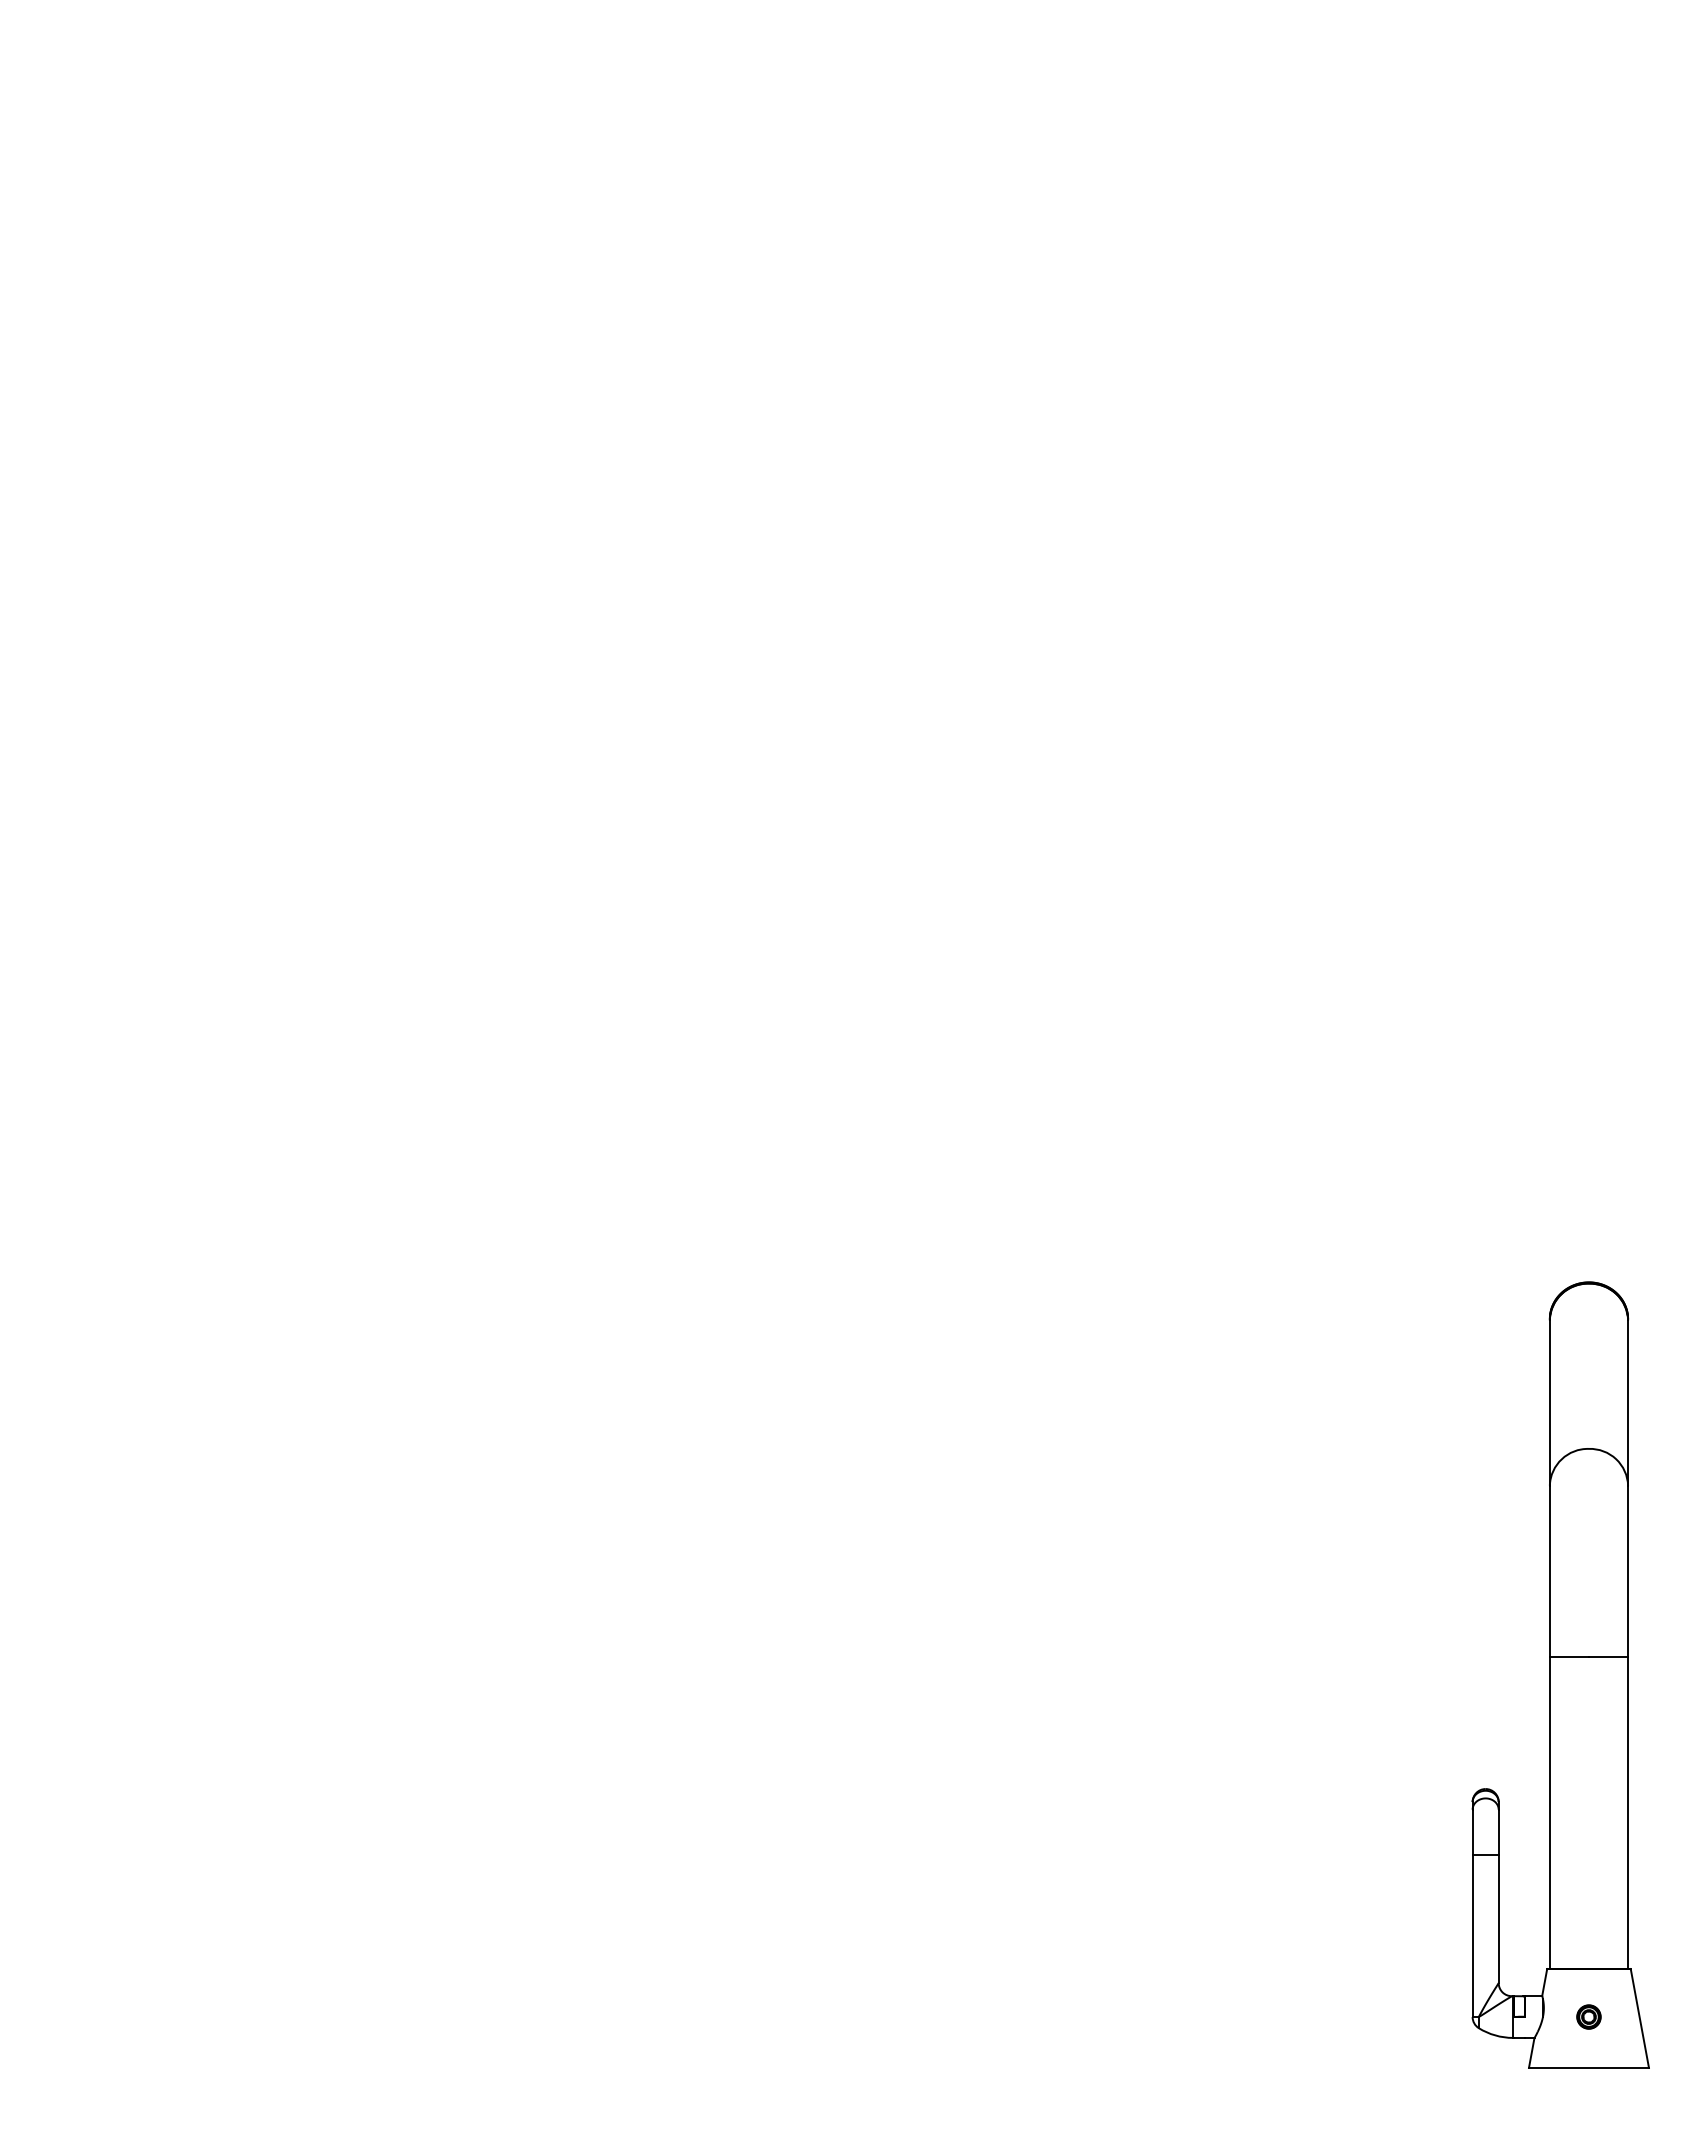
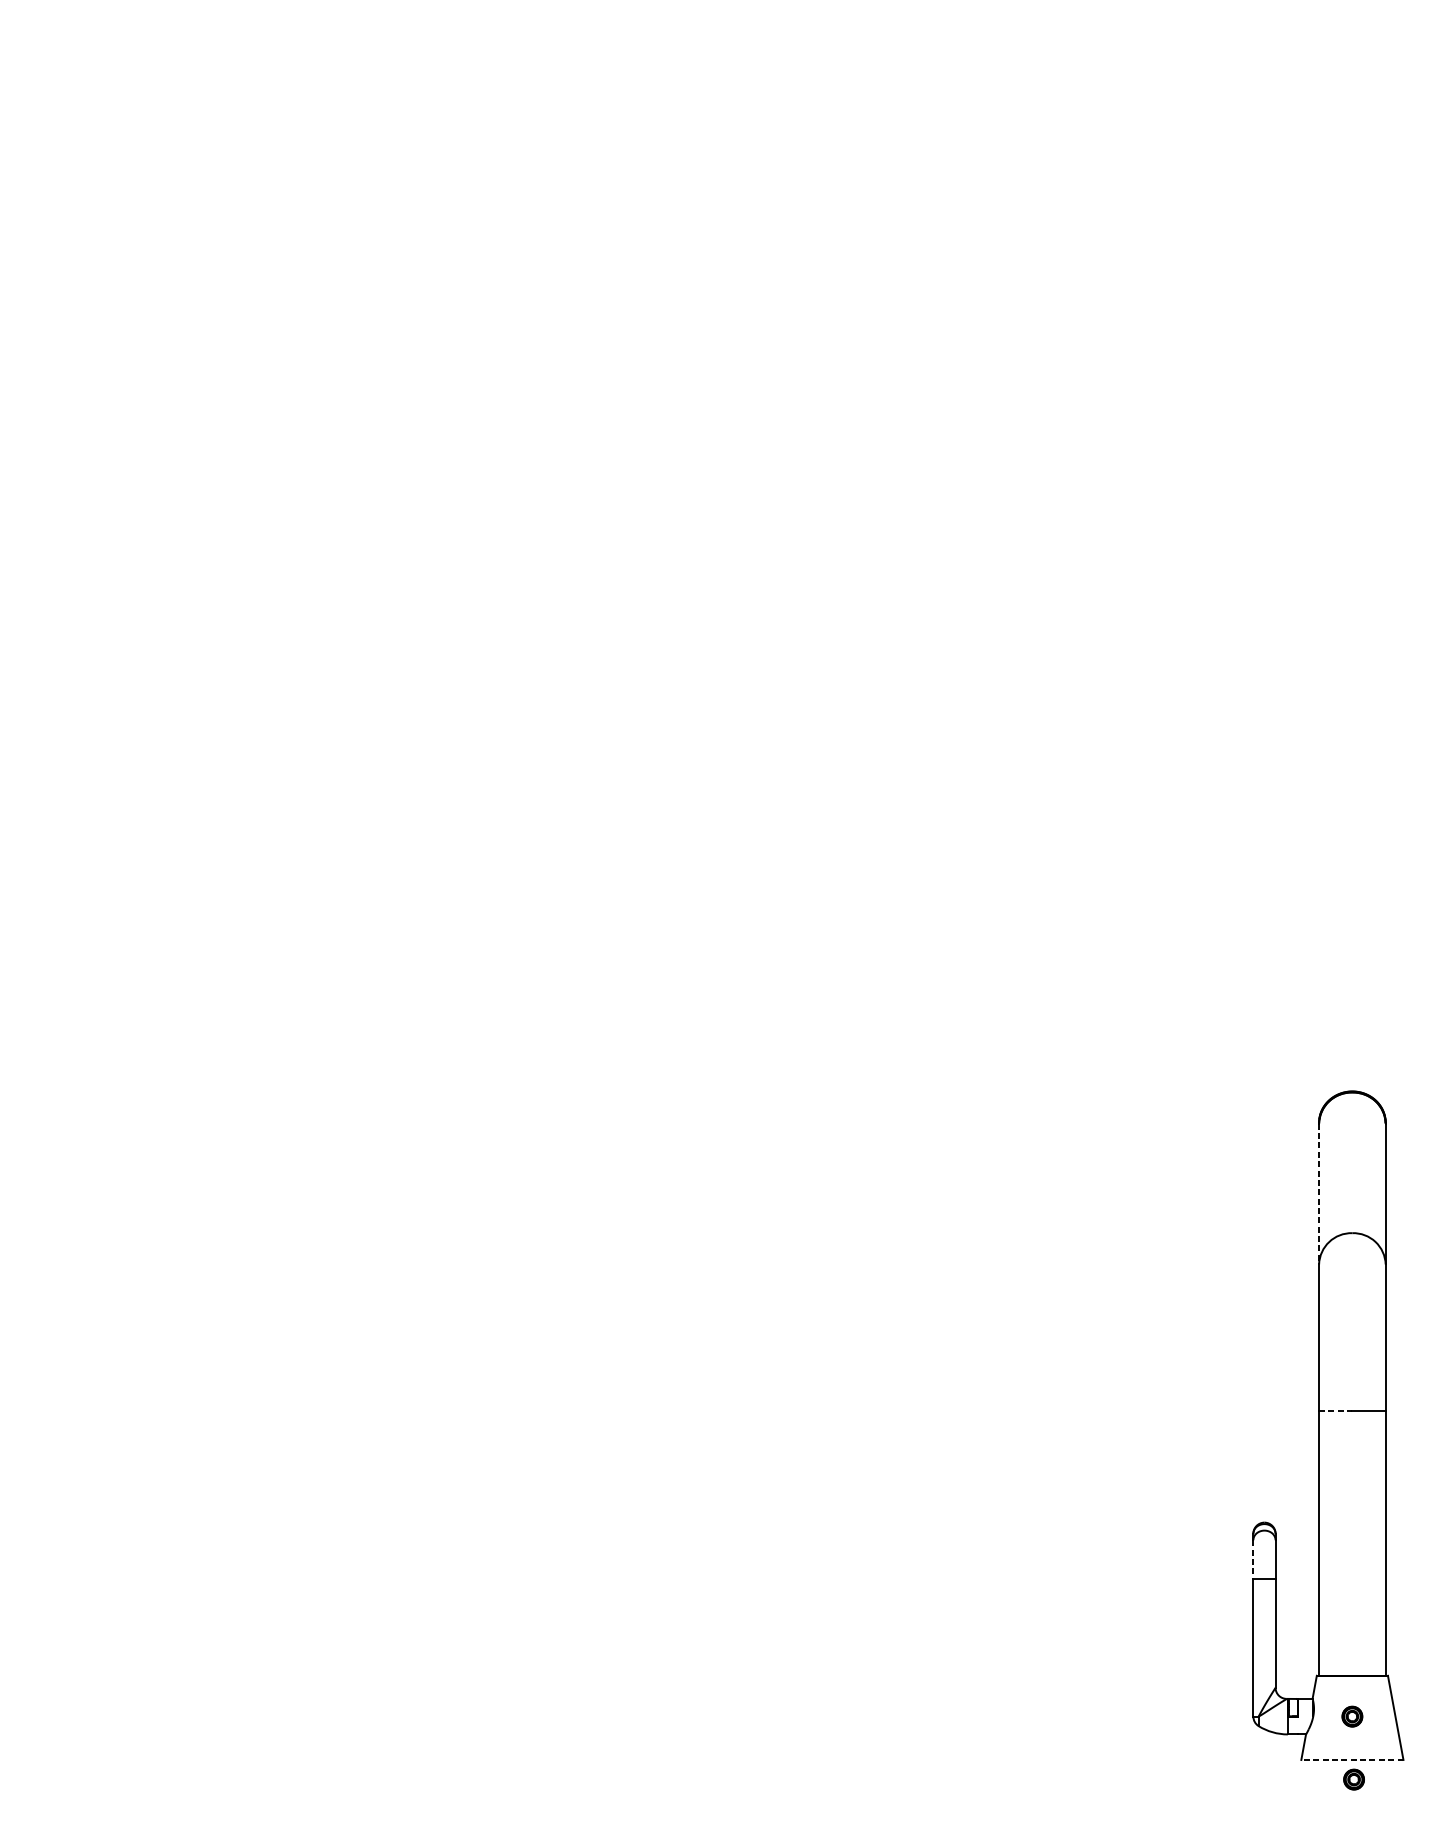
line: (1549, 1403) -> (1318, 1194), solid -> dashed
line: (1569, 1657) -> (1335, 1410), solid -> dashed
line: (1472, 1832) -> (1253, 1559), solid -> dashed
line: (1588, 2067) -> (1351, 1759), solid -> dashed
part: (1590, 2090) -> (1353, 1779), added

